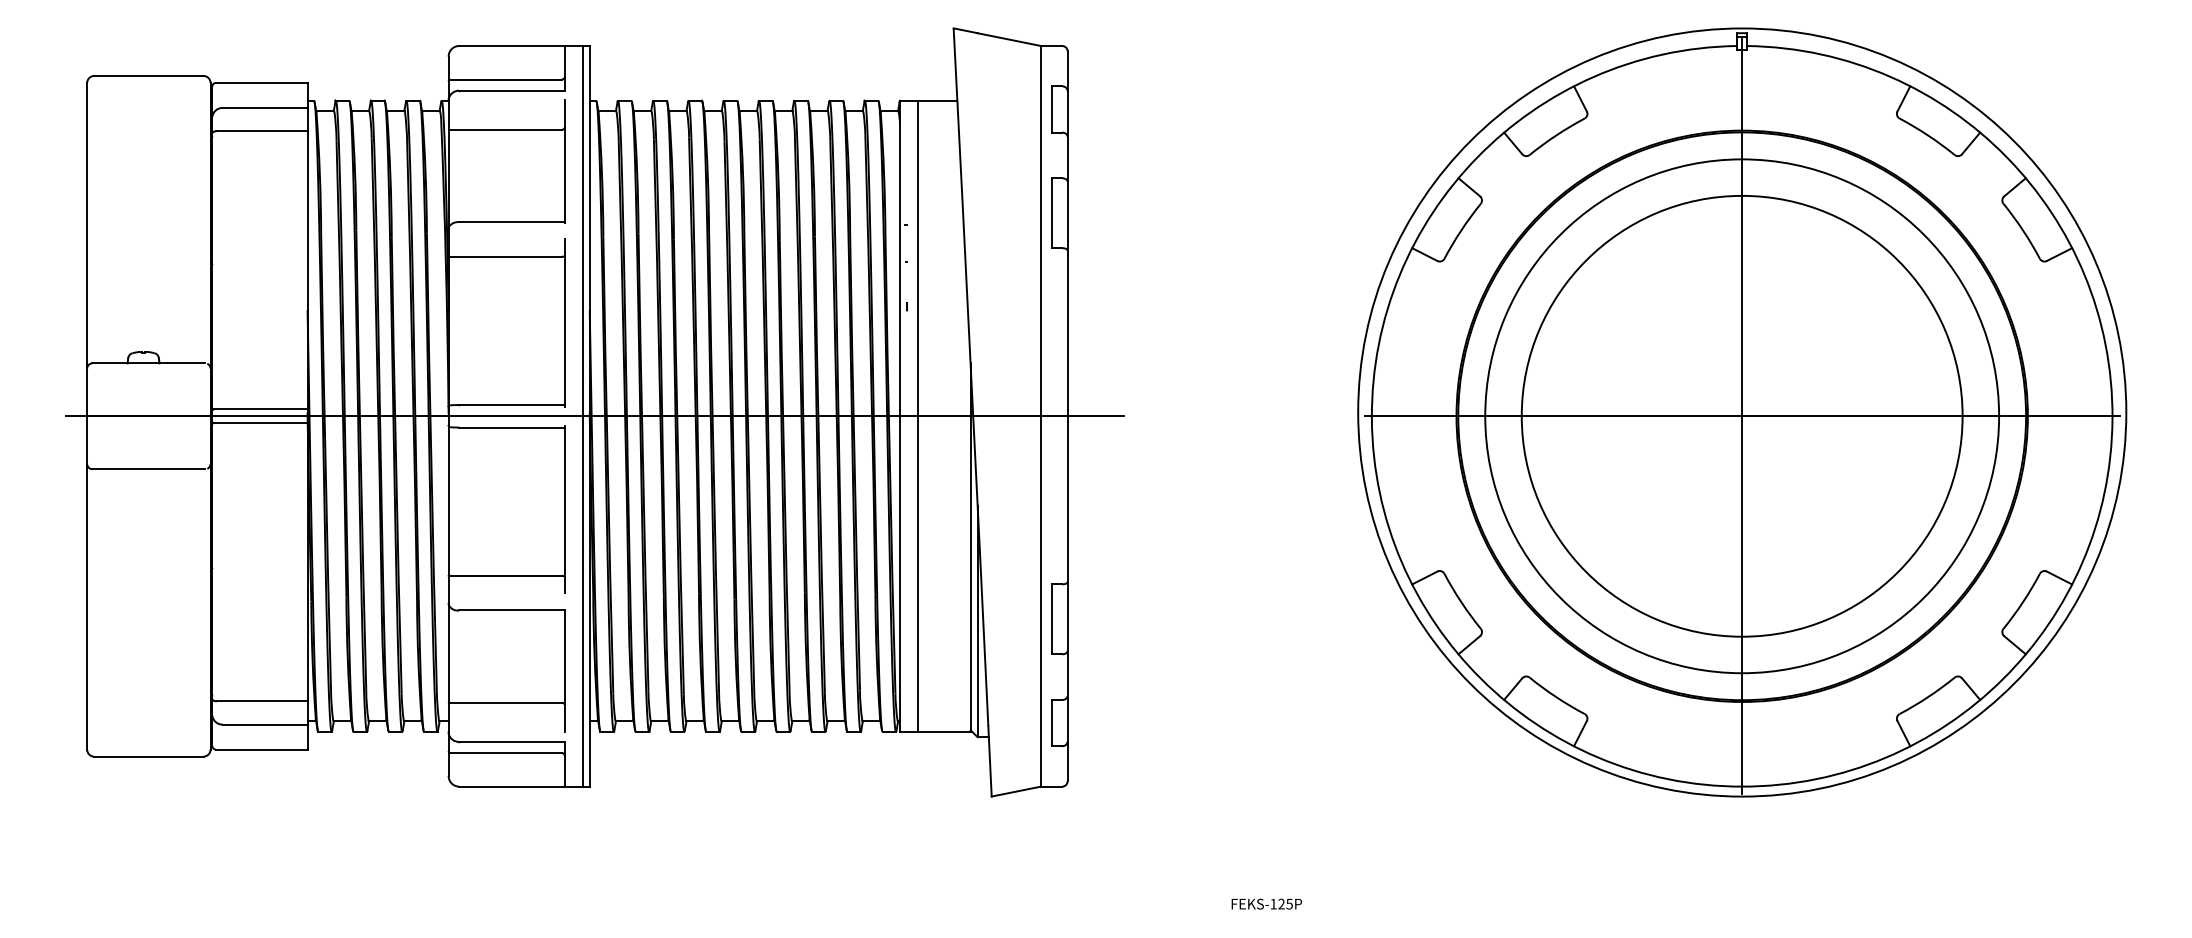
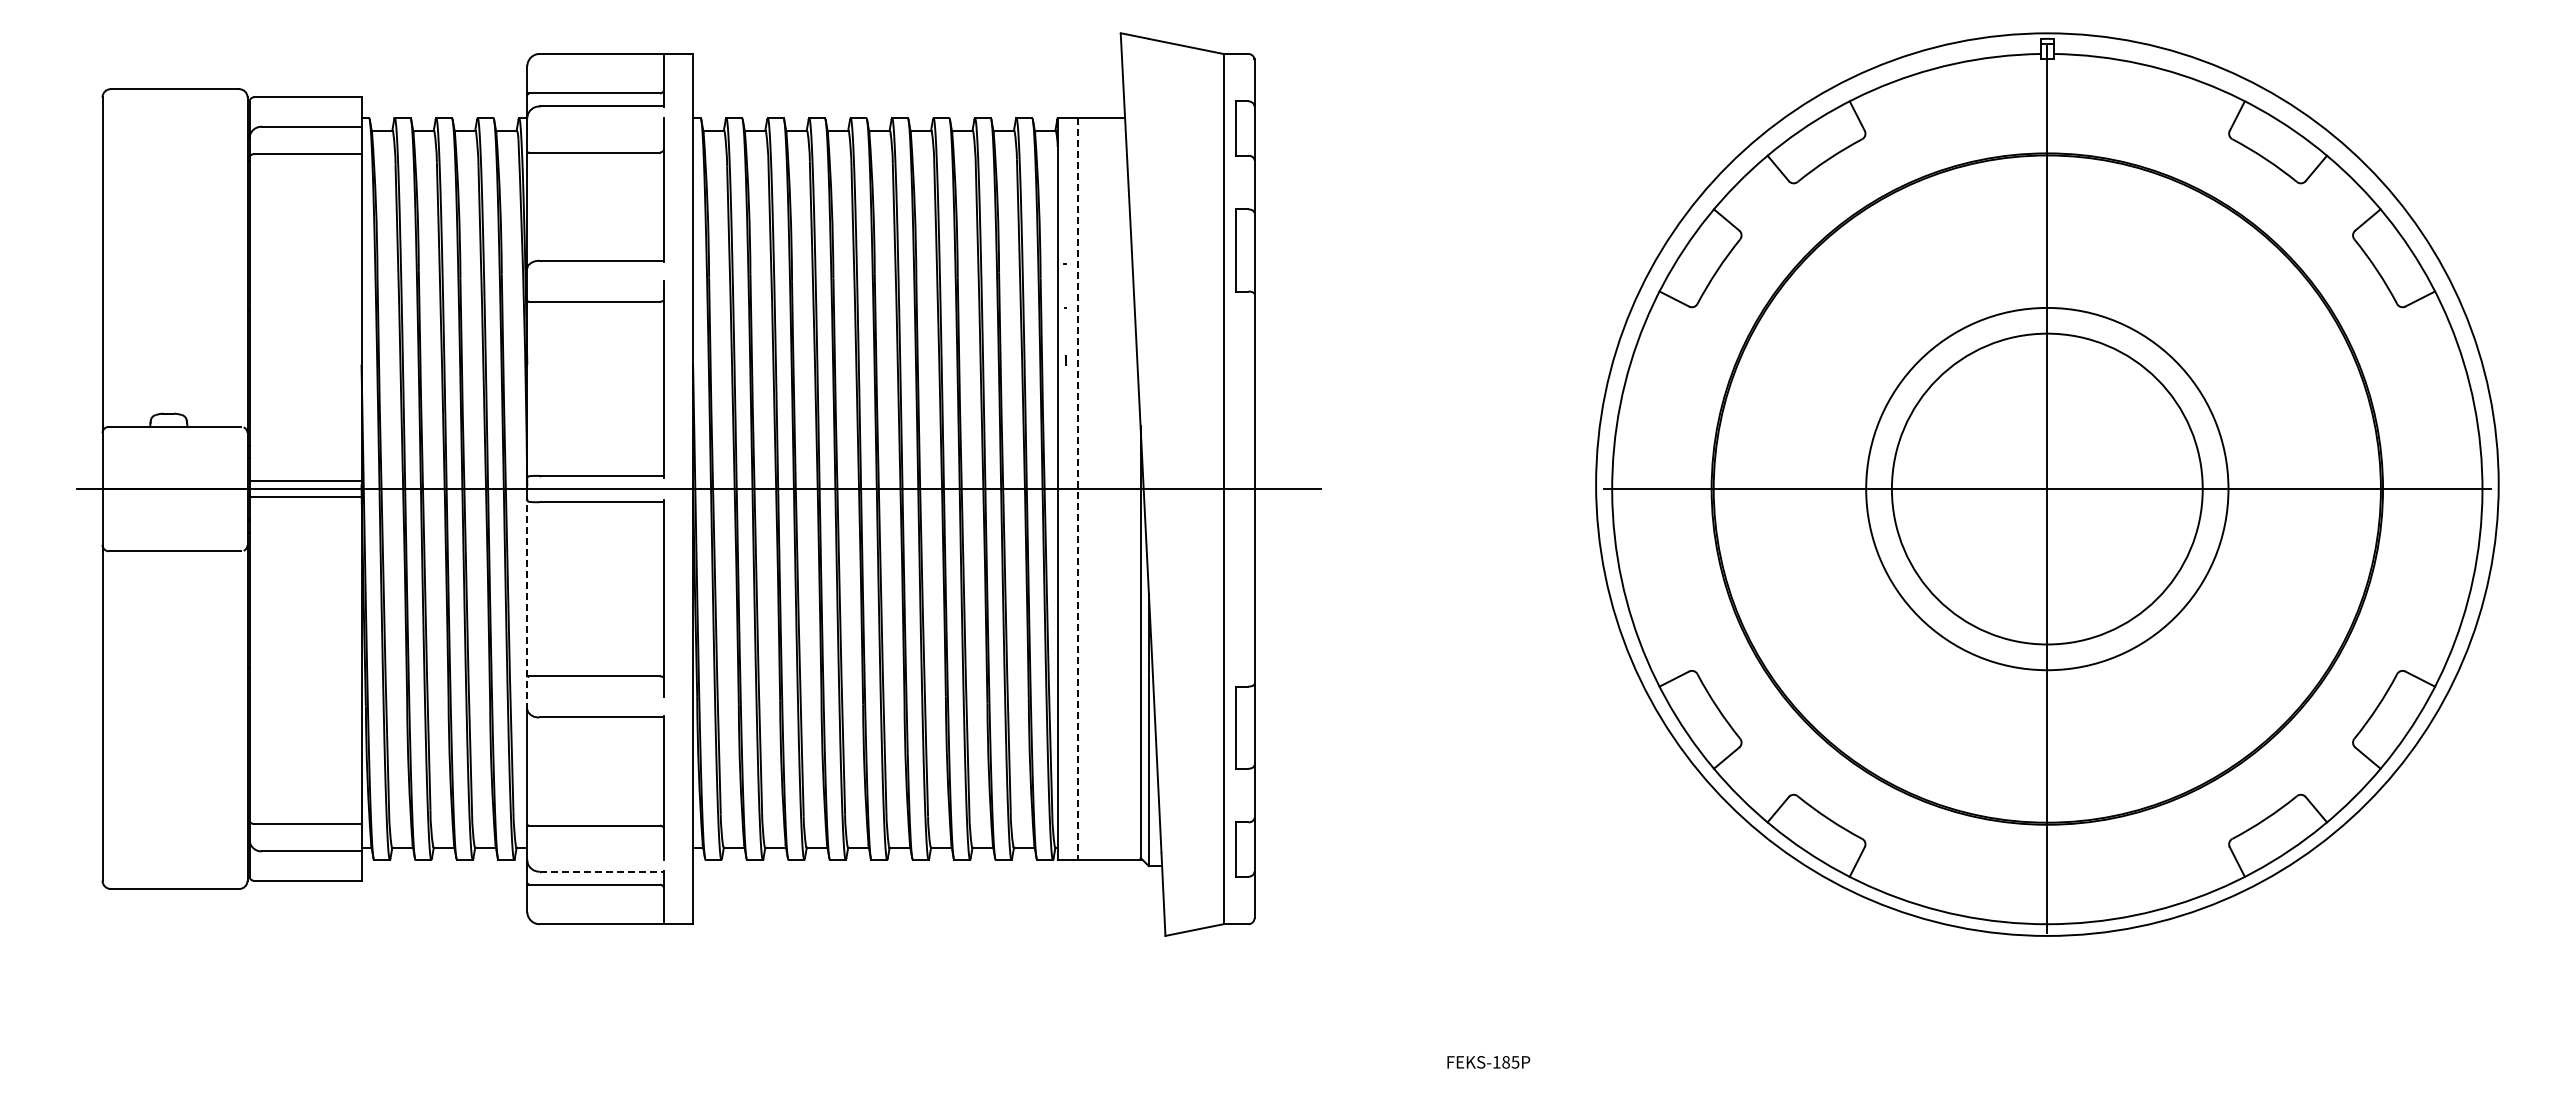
line: (582, 415) -> (684, 488), removed
circle: (1742, 415) -> (2047, 488), size x0.6
line: (917, 416) -> (1078, 489), solid -> dashed
circle: (1742, 416) -> (2047, 489), size x0.6
line: (448, 514) -> (527, 604), solid -> dashed
line: (512, 741) -> (602, 871), solid -> dashed
text: (1281, 904) -> (1505, 1062), FEKS-125P -> FEKS-185P

